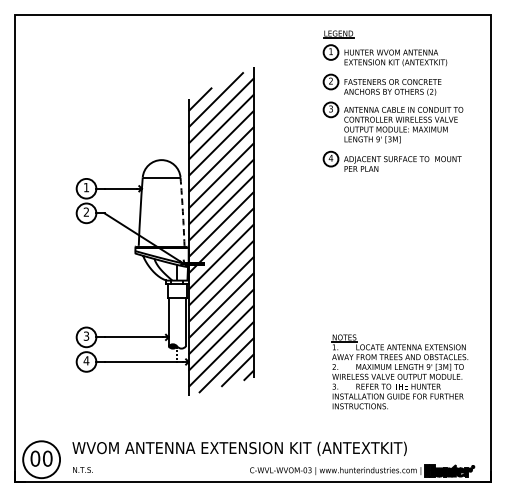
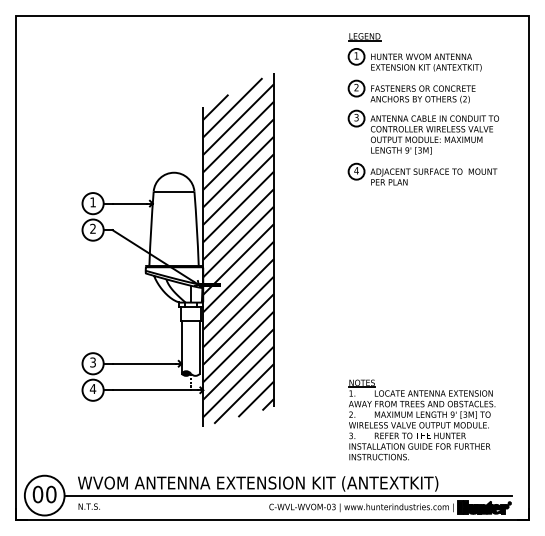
line: (182, 211) -> (196, 228), dashed -> solid
part: (399, 371) -> (421, 419), moved
line: (266, 459) -> (287, 495), added

